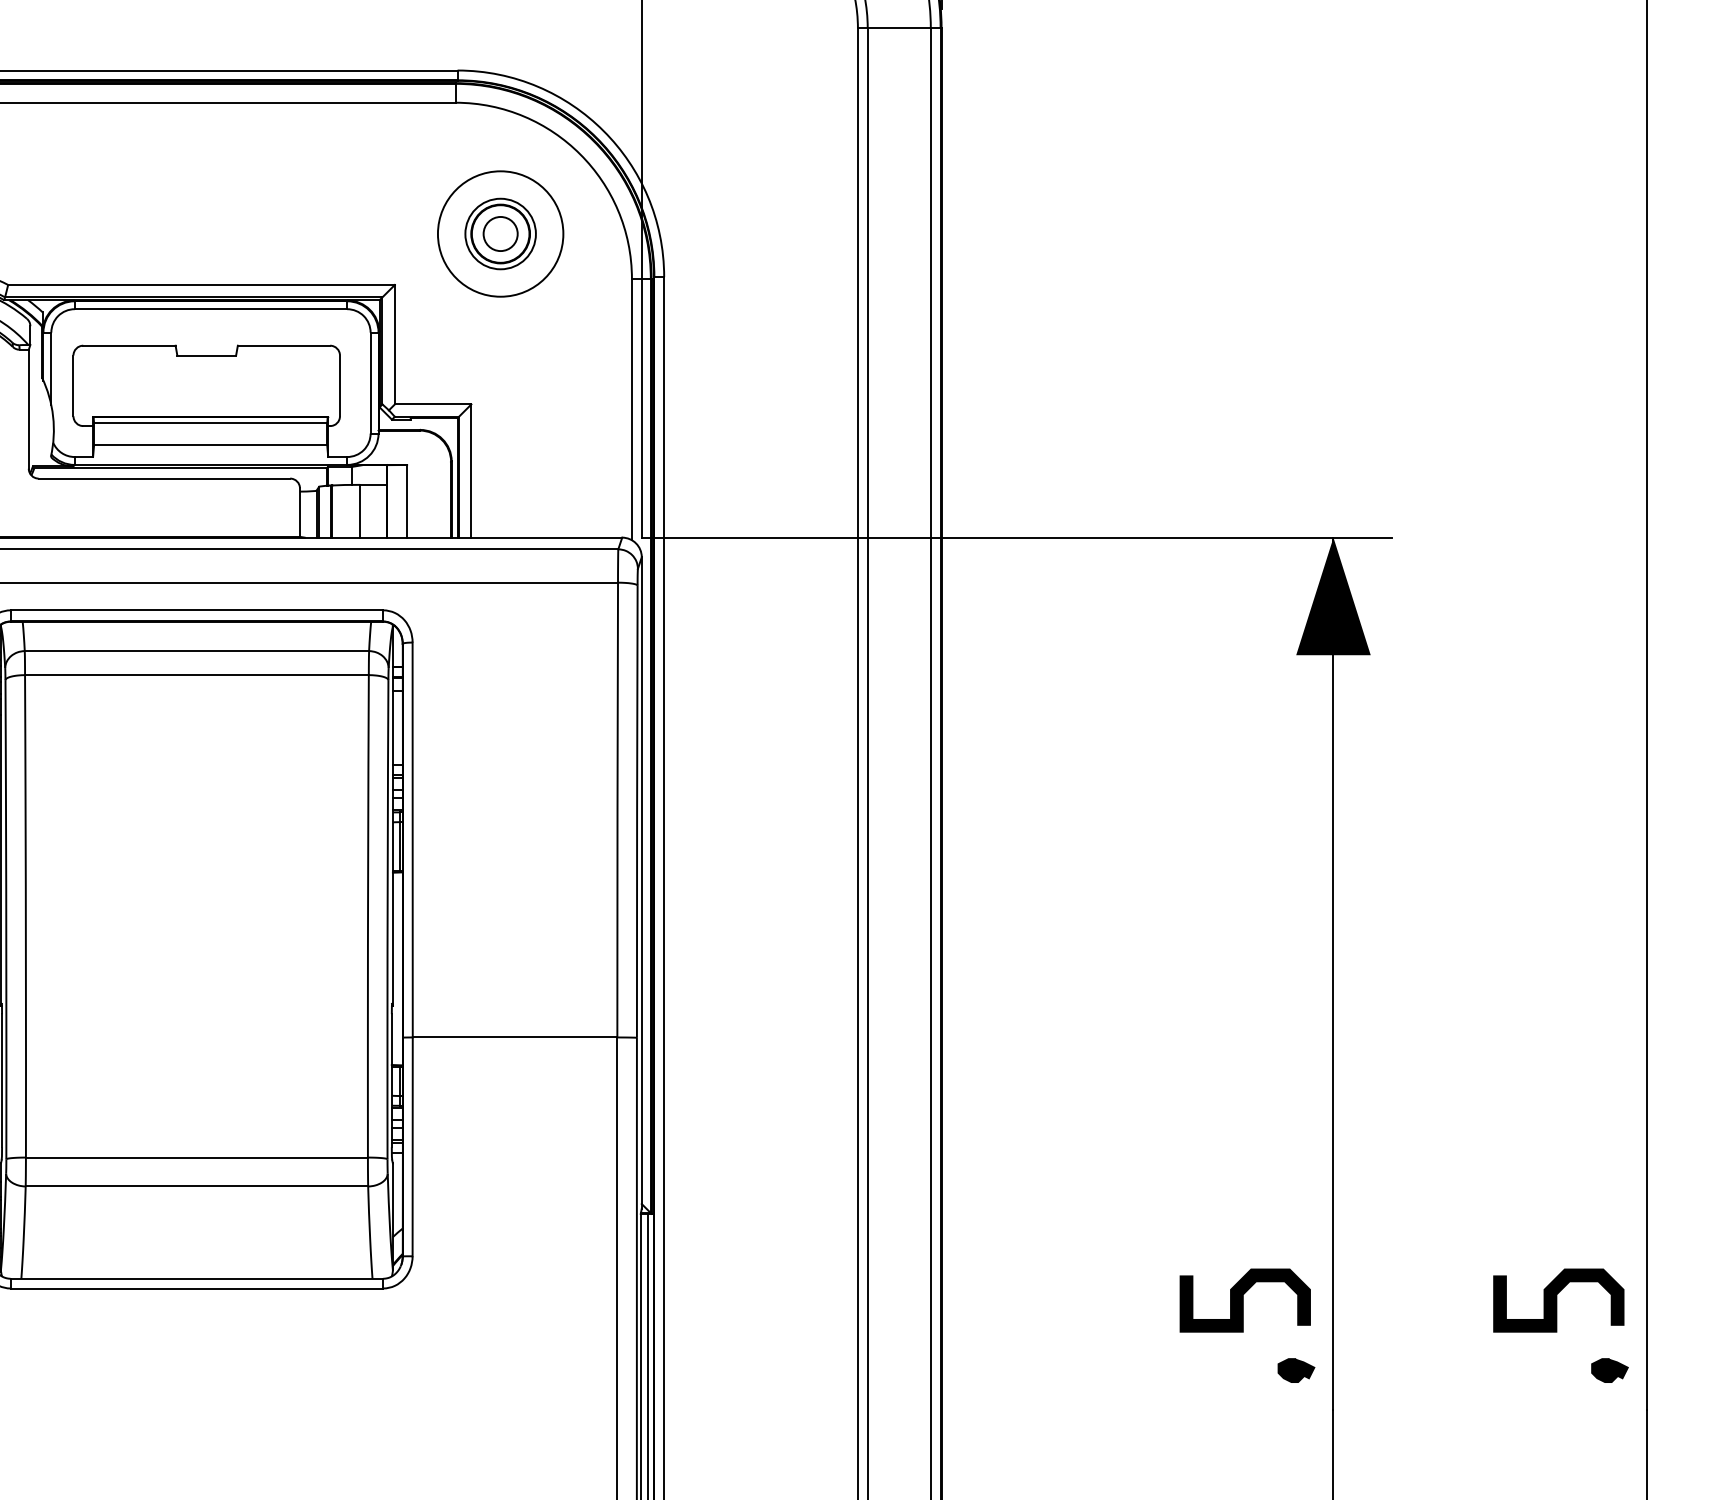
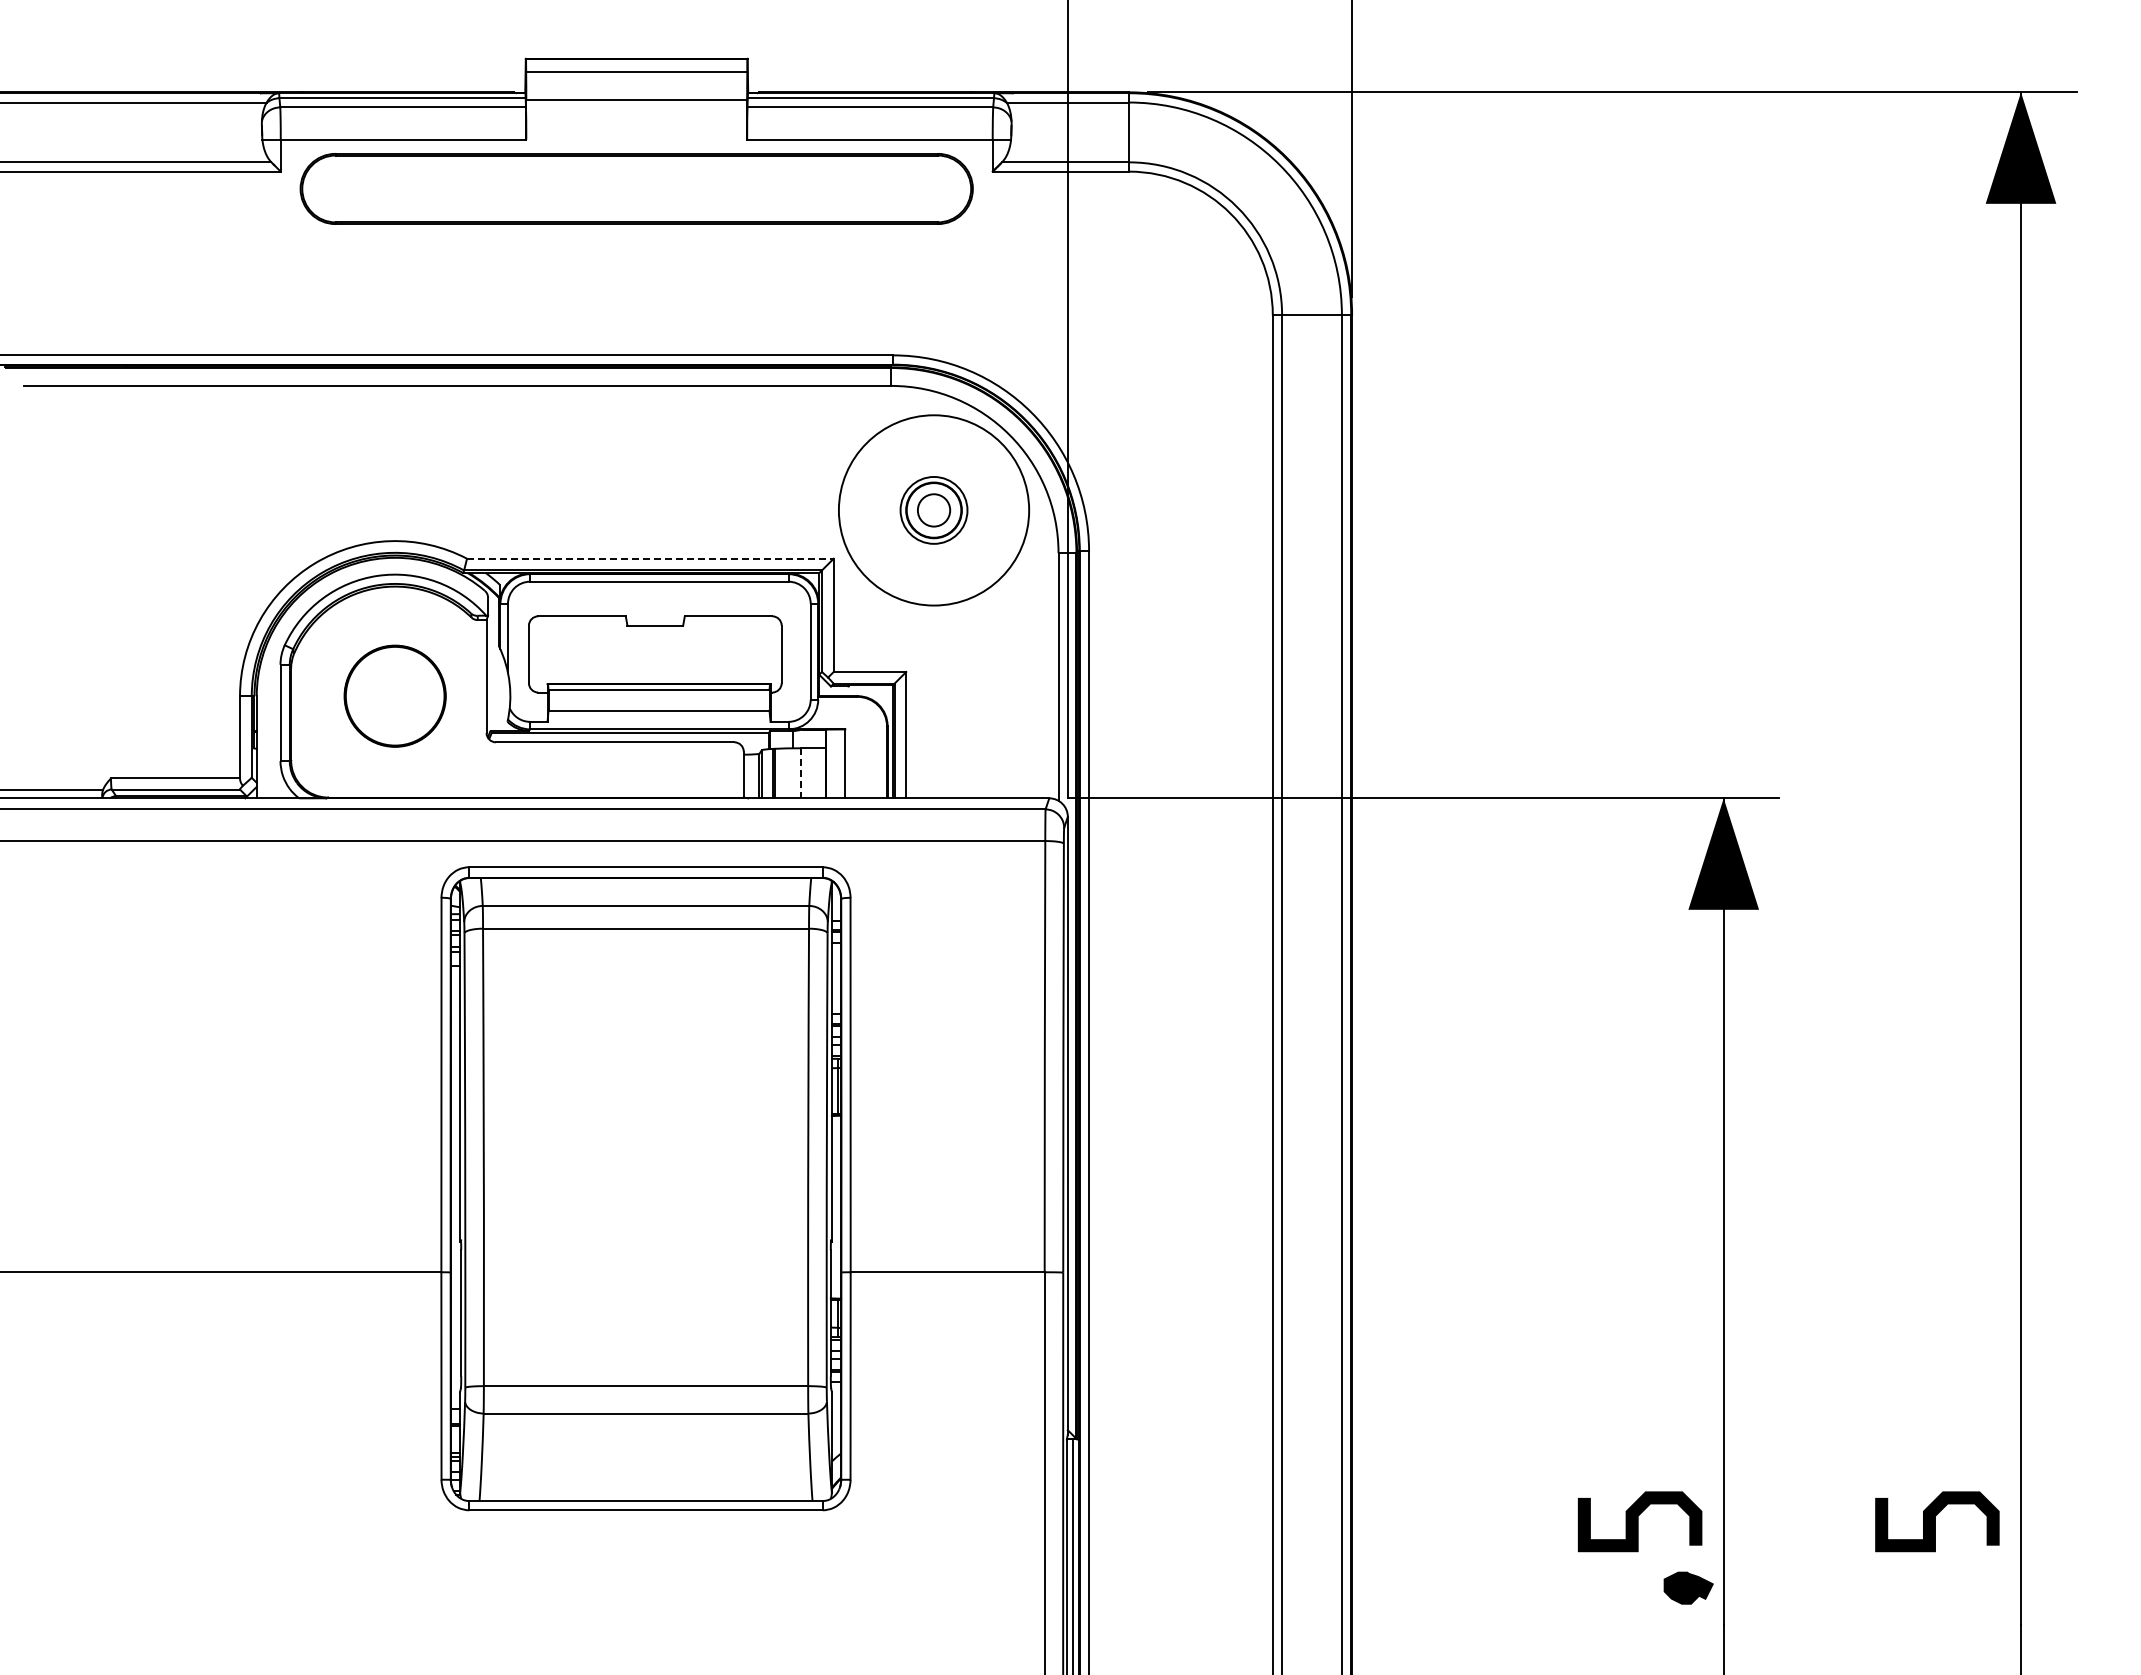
circle: (500, 233) -> (933, 509), size x1.6
line: (201, 284) -> (650, 558), solid -> dashed
line: (359, 511) -> (800, 773), solid -> dashed
part: (1296, 1369) -> (1688, 1587), size x1.4
part: (1609, 1369) -> (1985, 1587), removed

